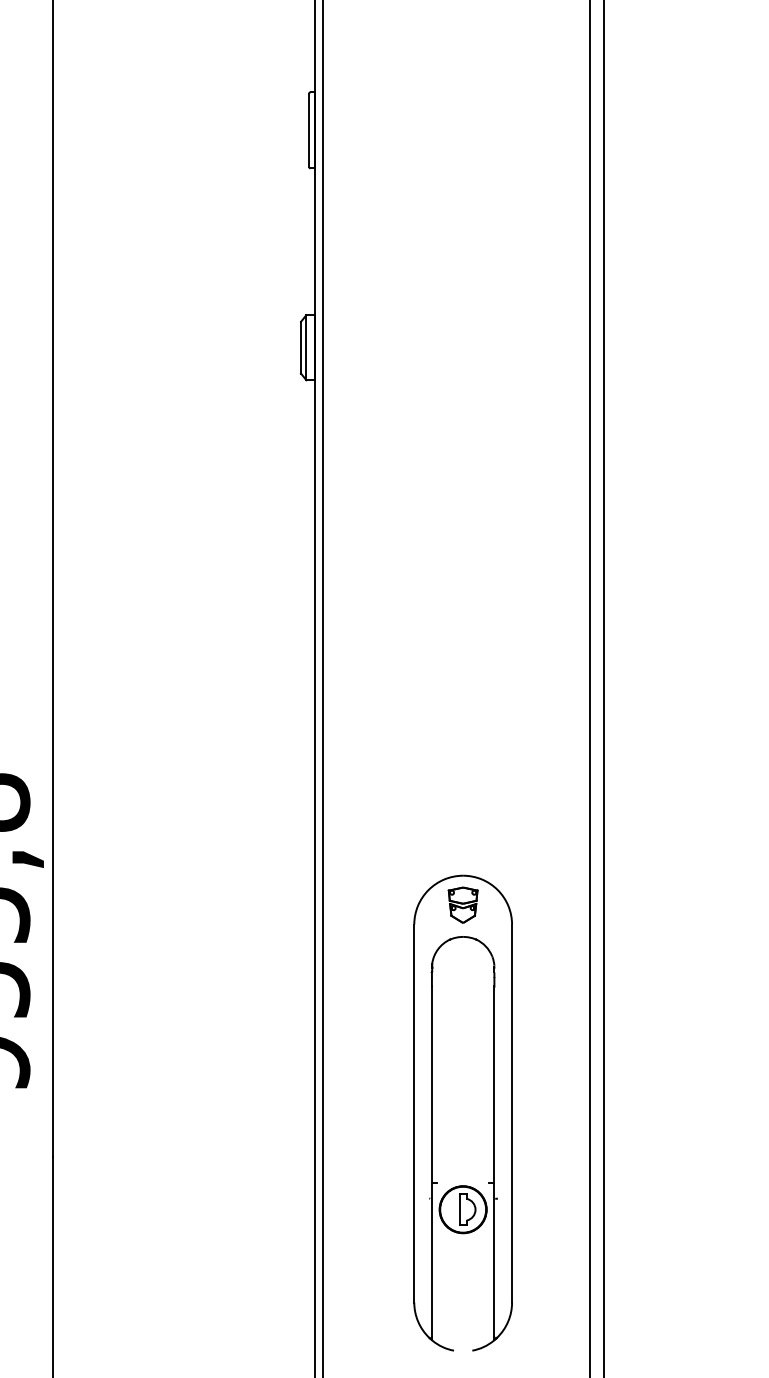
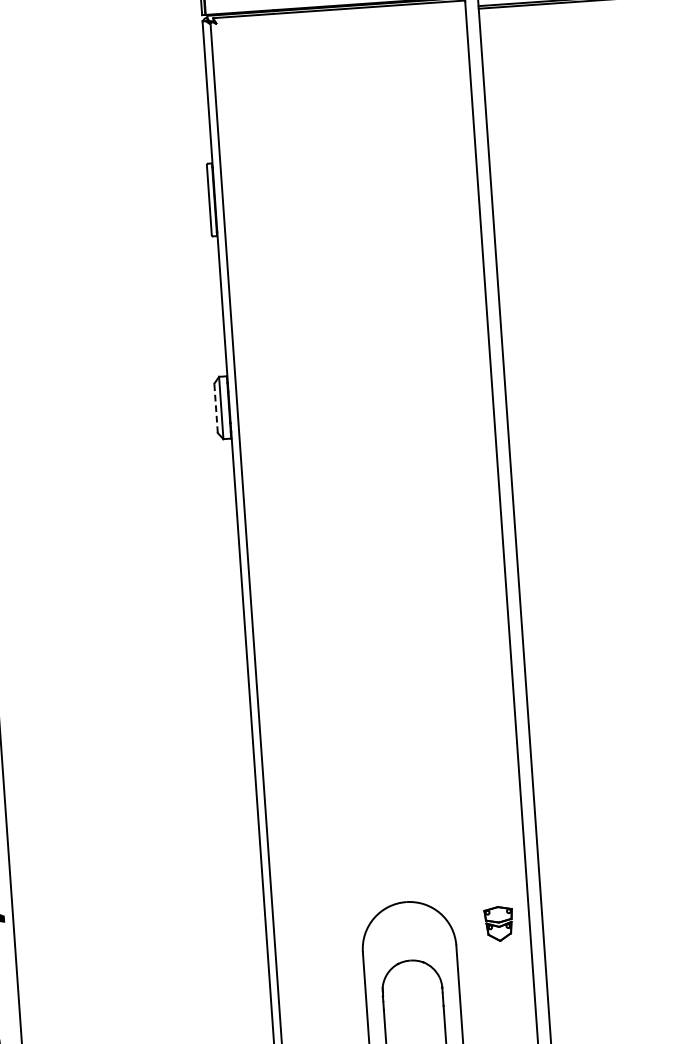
line: (300, 347) -> (215, 408), solid -> dashed
part: (462, 904) -> (498, 923), moved

